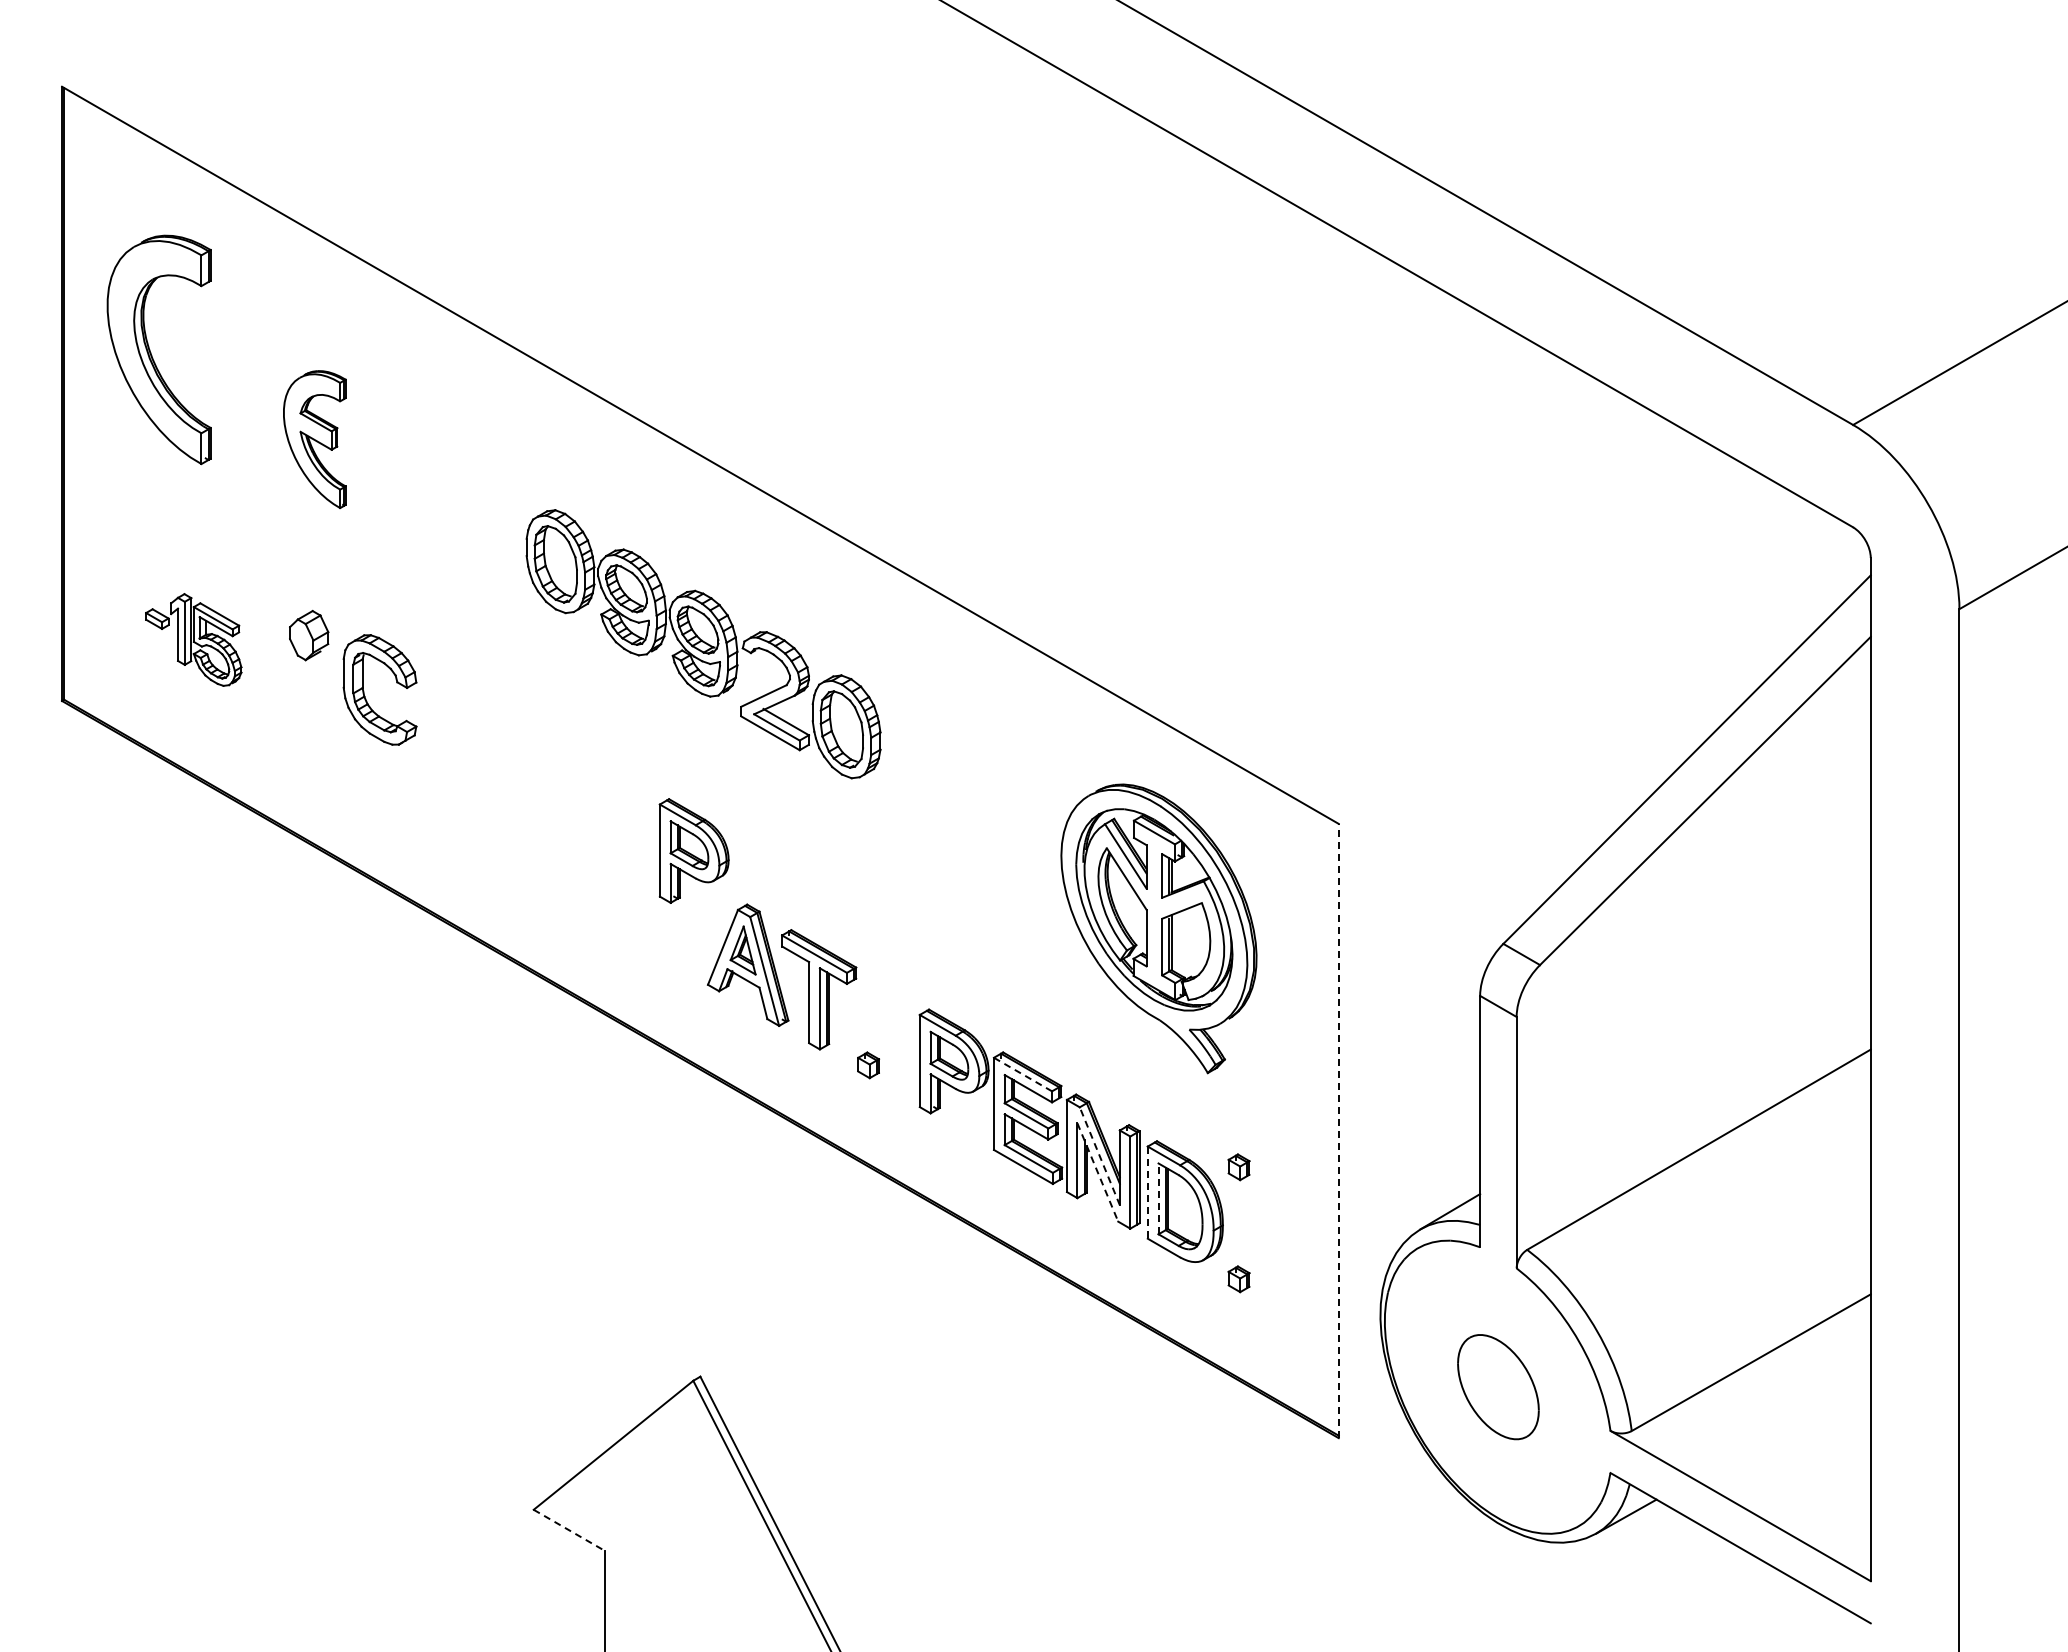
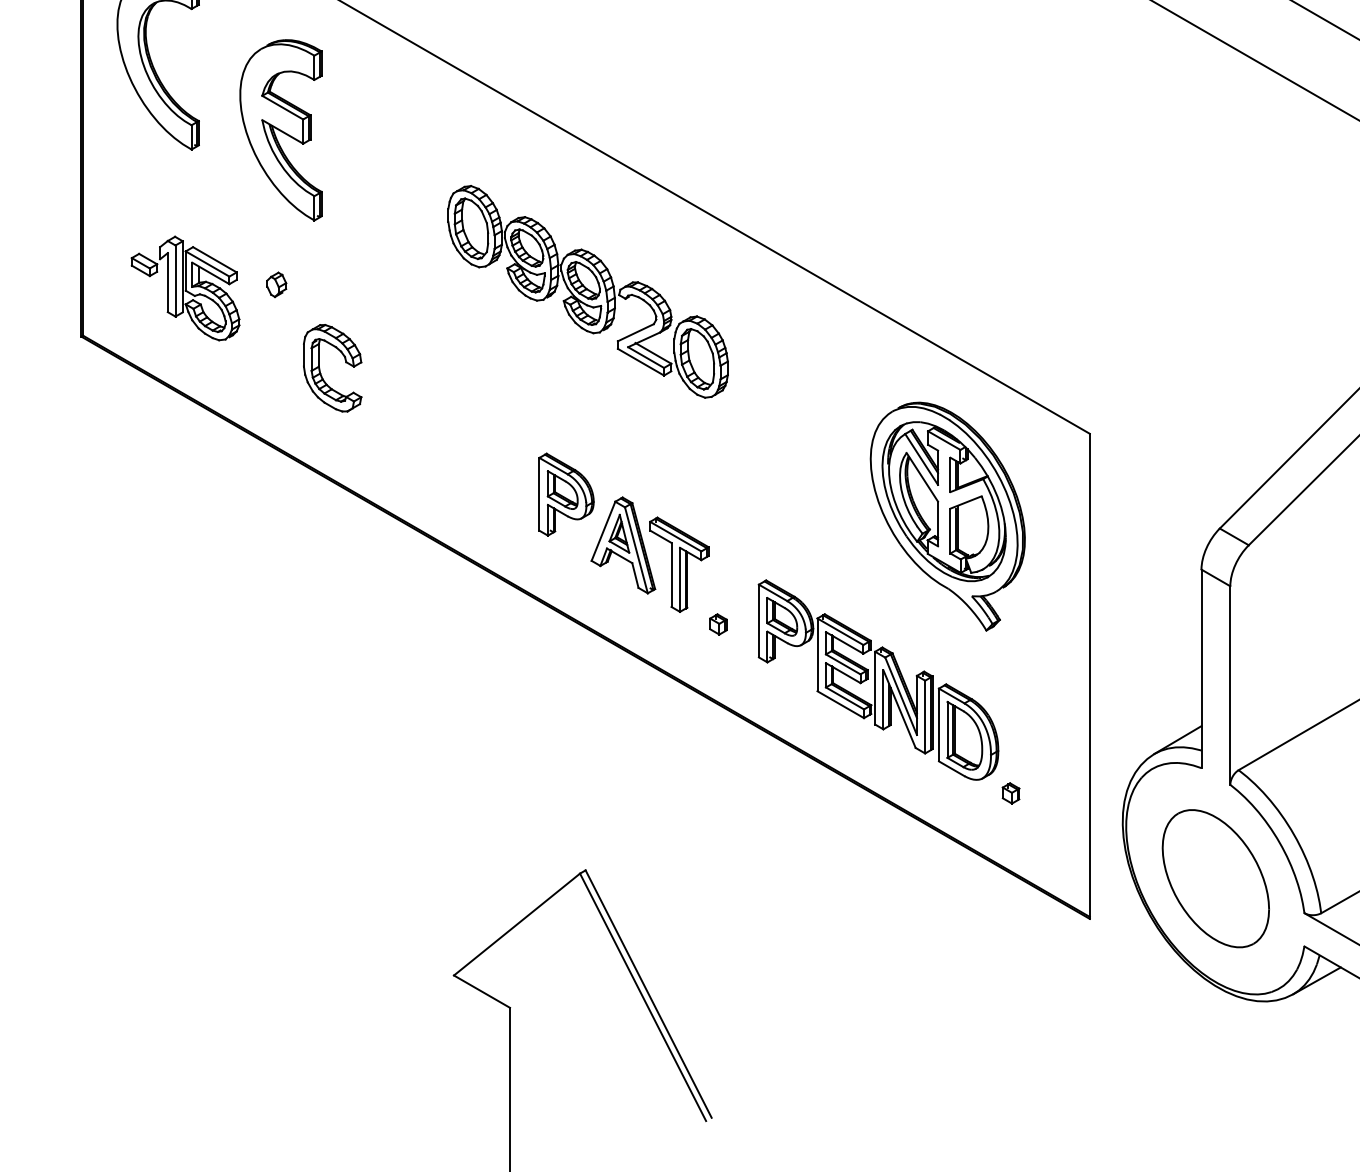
part: (314, 439) -> (280, 130), size x1.67
part: (309, 634) -> (276, 284), size x0.62
part: (193, 639) -> (185, 288), size x1.43
part: (364, 691) -> (320, 369), moved
part: (693, 850) -> (565, 494), moved
line: (1023, 1074) -> (840, 631), dashed -> solid
line: (1338, 1130) -> (1089, 675), dashed -> solid
line: (1099, 1156) -> (900, 696), dashed -> solid
part: (1238, 1167) -> (1010, 705), removed
line: (1098, 1172) -> (900, 709), dashed -> solid
line: (1147, 1193) -> (938, 725), dashed -> solid
line: (1158, 1198) -> (947, 729), dashed -> solid
part: (1498, 1386) -> (1215, 878), size x1.67
line: (569, 1530) -> (482, 991), dashed -> solid

